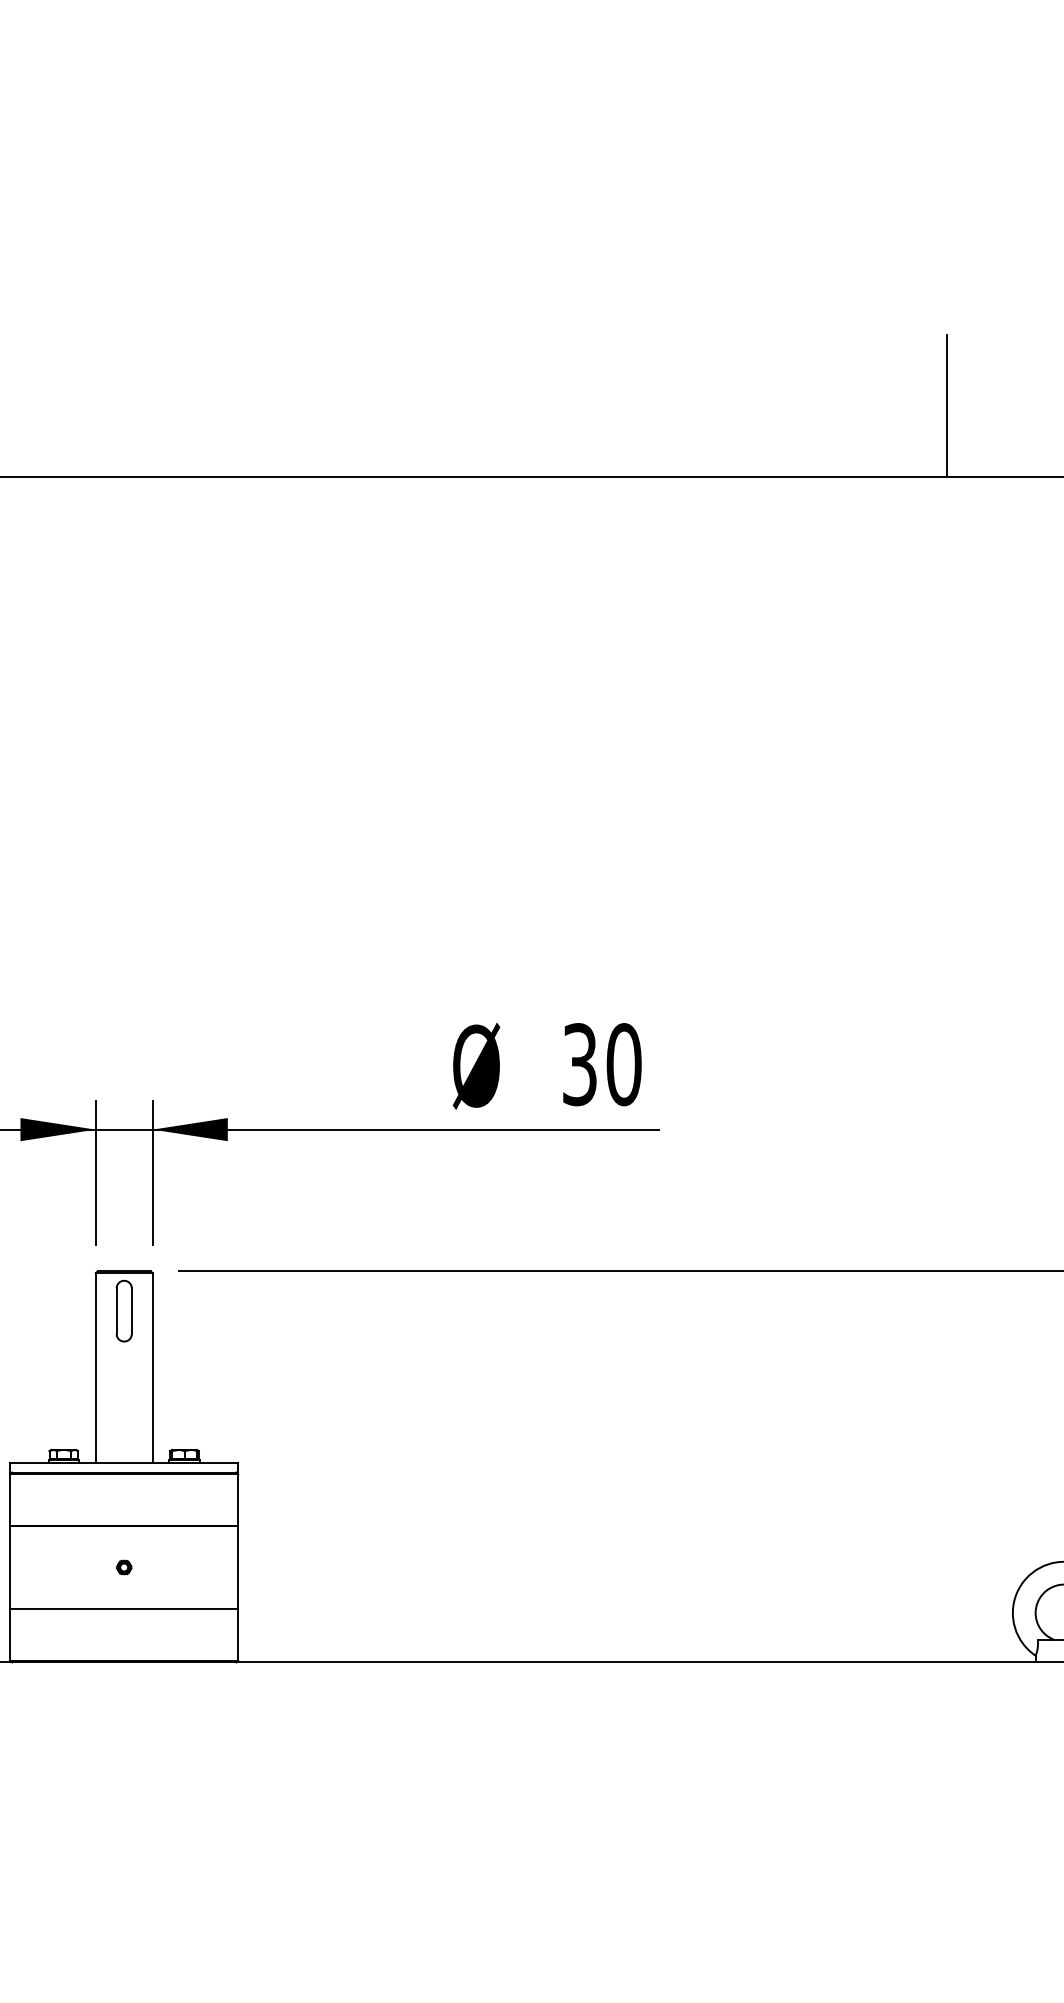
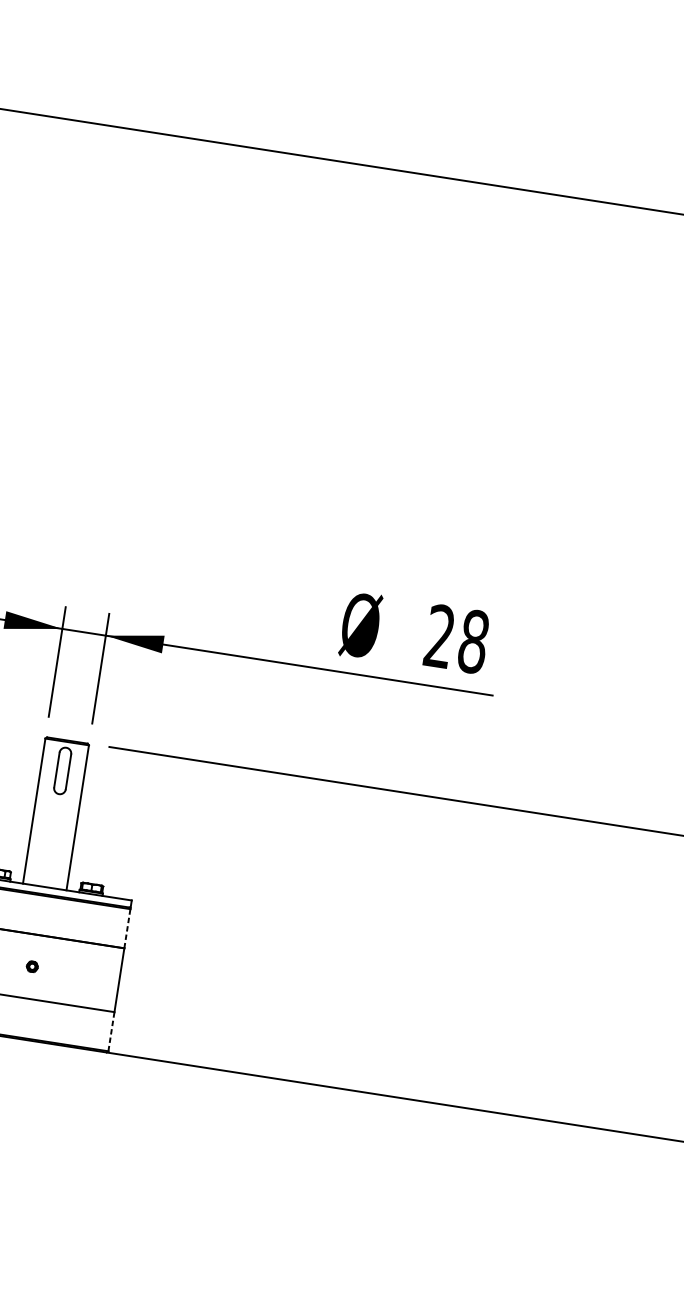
text: (602, 1064) -> (457, 639), 30 -> 28
line: (238, 1500) -> (127, 929), solid -> dashed
line: (238, 1634) -> (111, 1031), solid -> dashed

